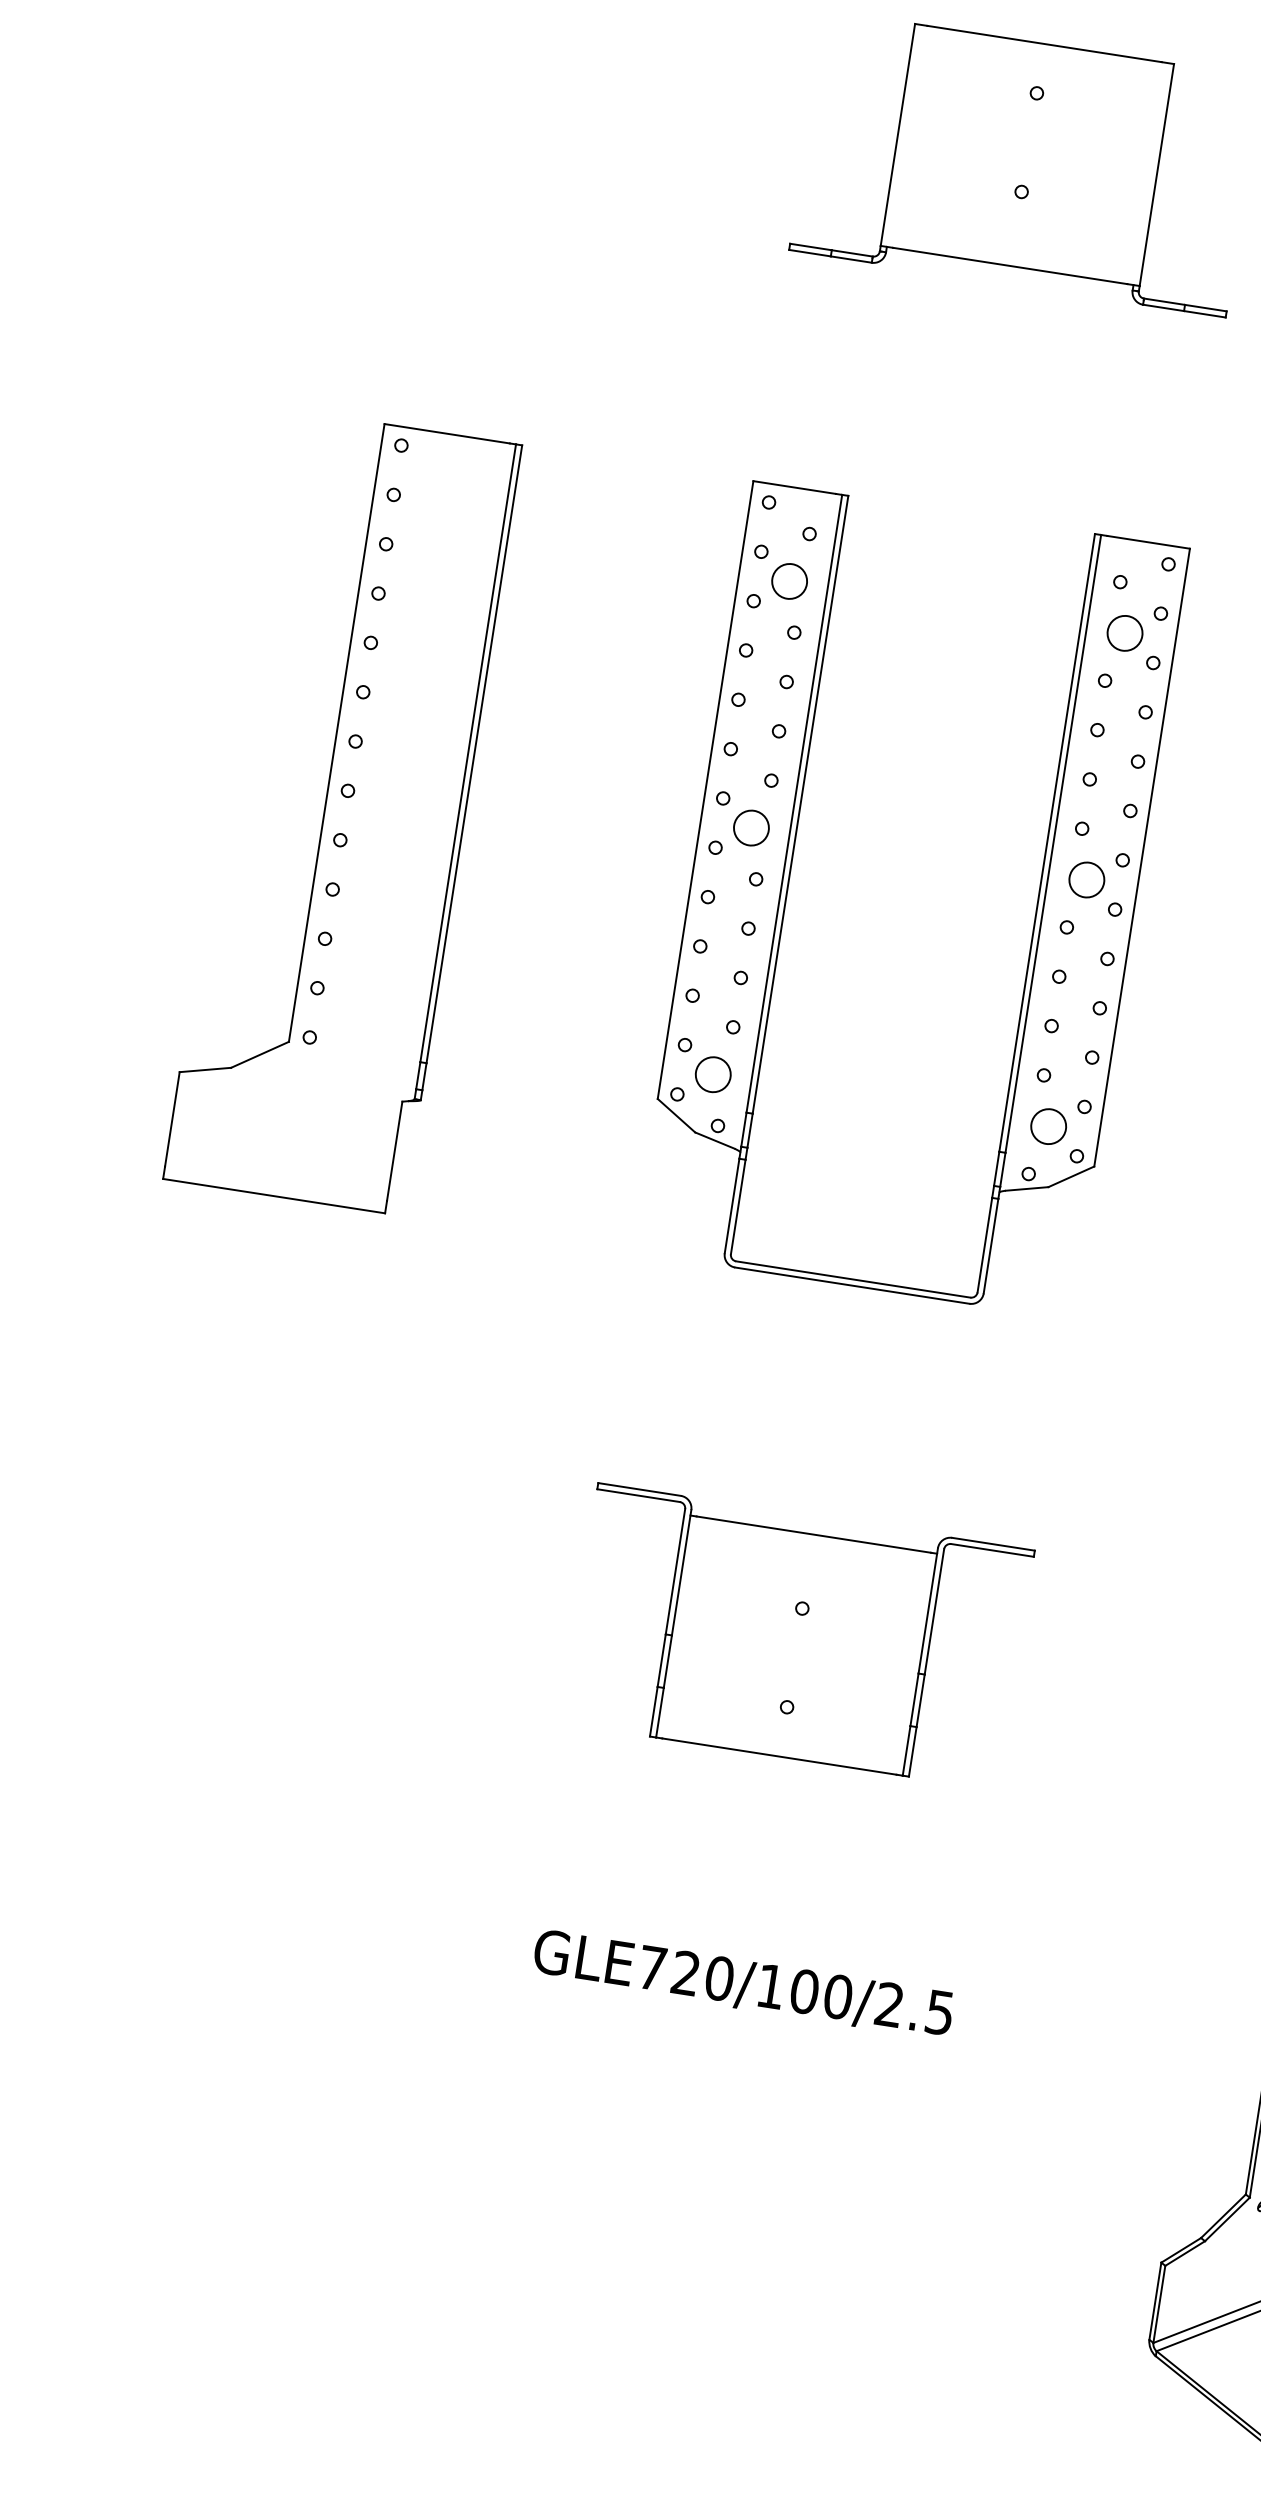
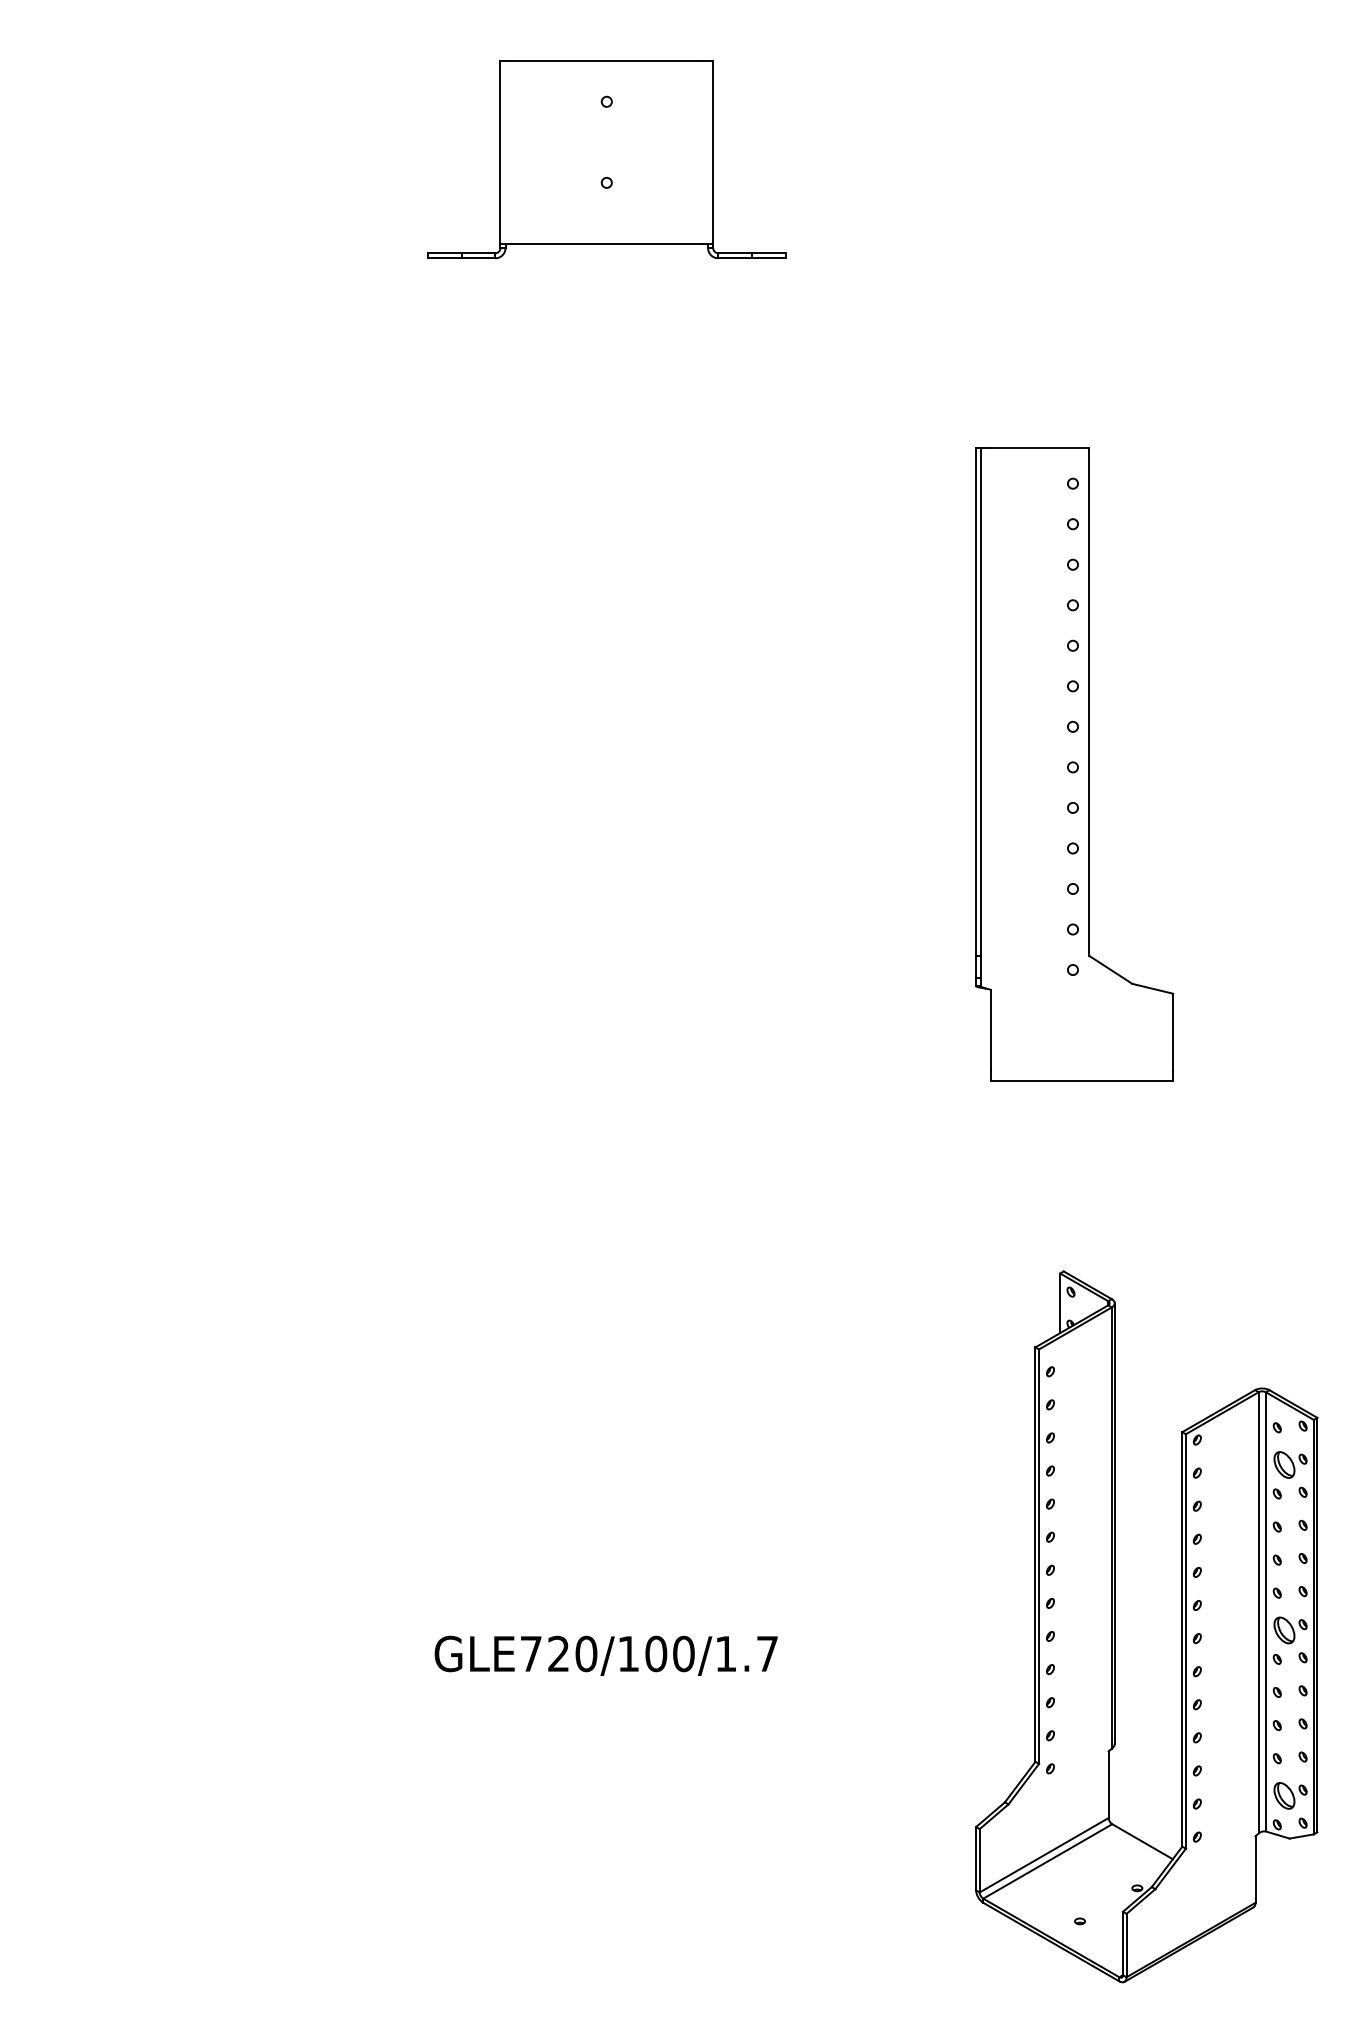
part: (342, 811) -> (138, 764), removed
part: (789, 880) -> (506, 764), removed
part: (797, 1636) -> (606, 1369), removed
text: (914, 2008) -> (746, 1653), GLE720/100/2.5 -> GLE720/100/1.7

